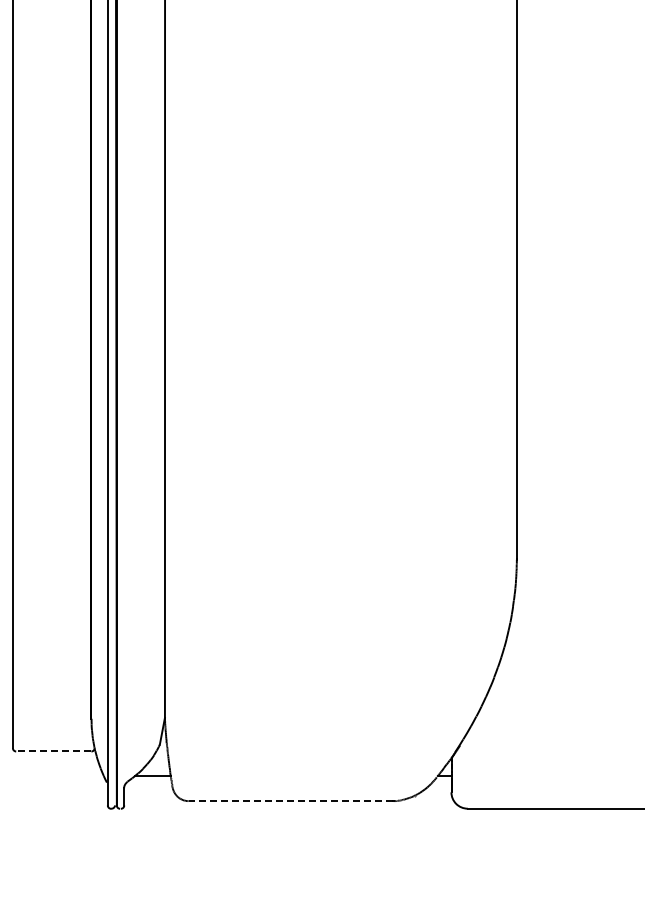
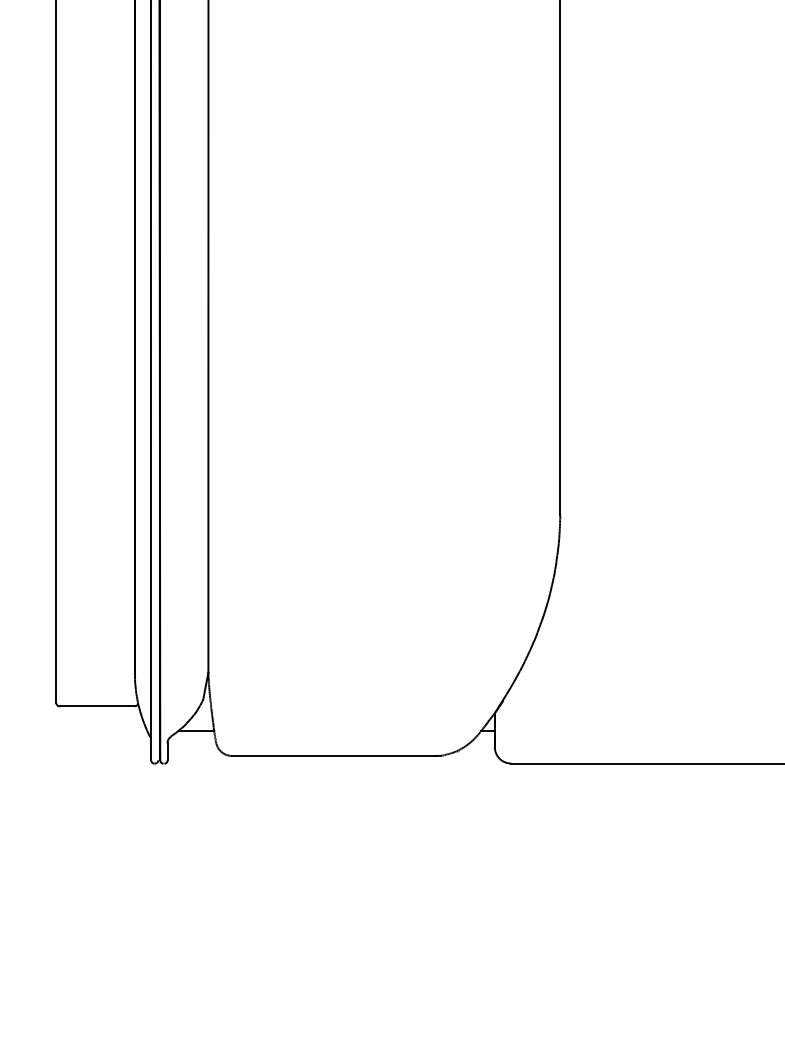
line: (54, 751) -> (97, 706), dashed -> solid
line: (290, 800) -> (333, 755), dashed -> solid

